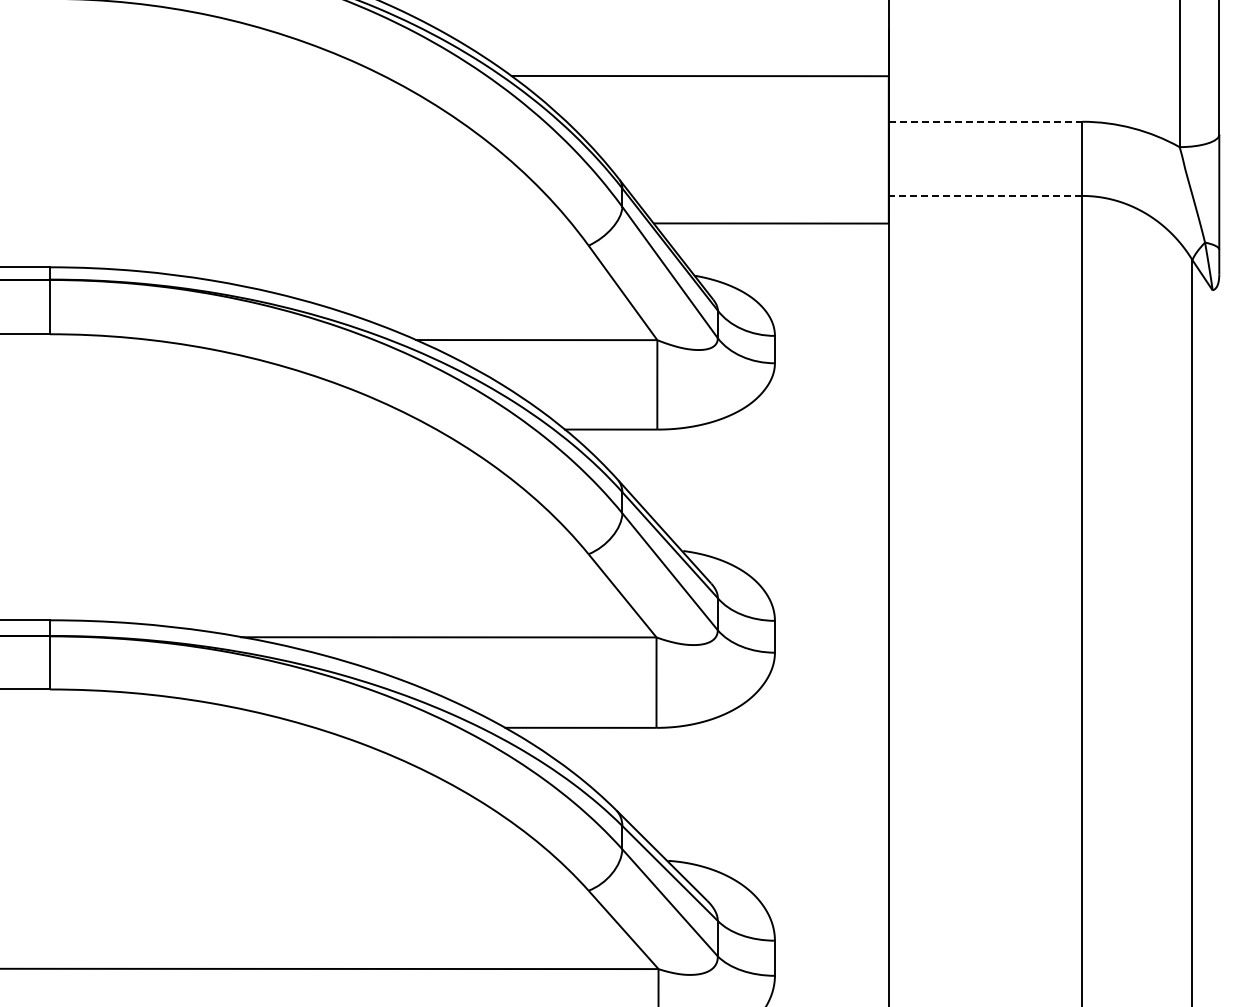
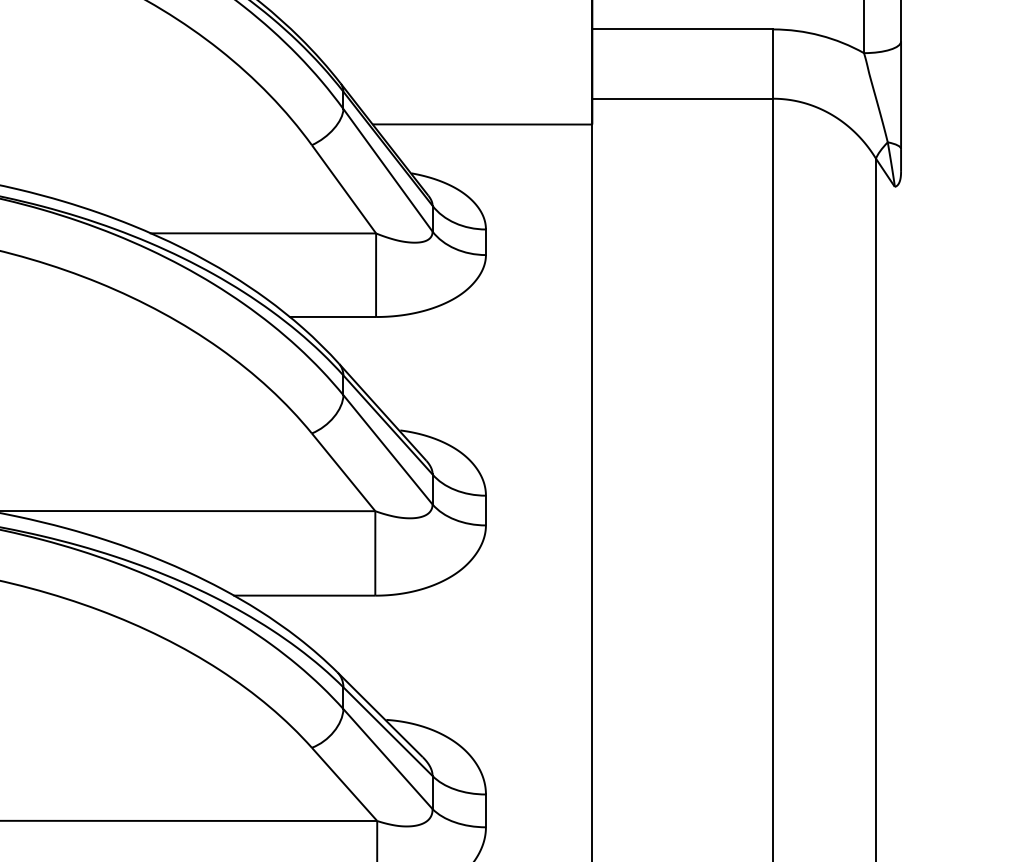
line: (985, 121) -> (682, 29), dashed -> solid
line: (985, 195) -> (682, 98), dashed -> solid

